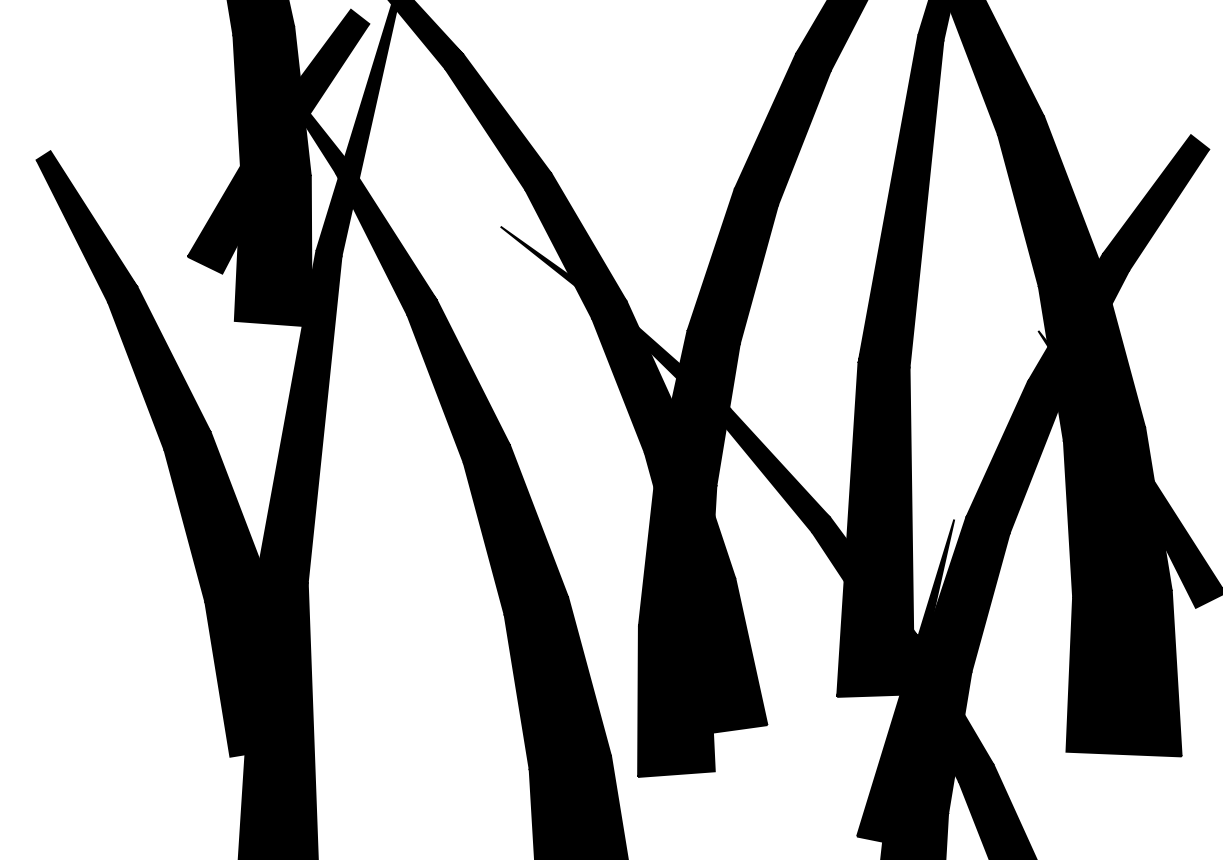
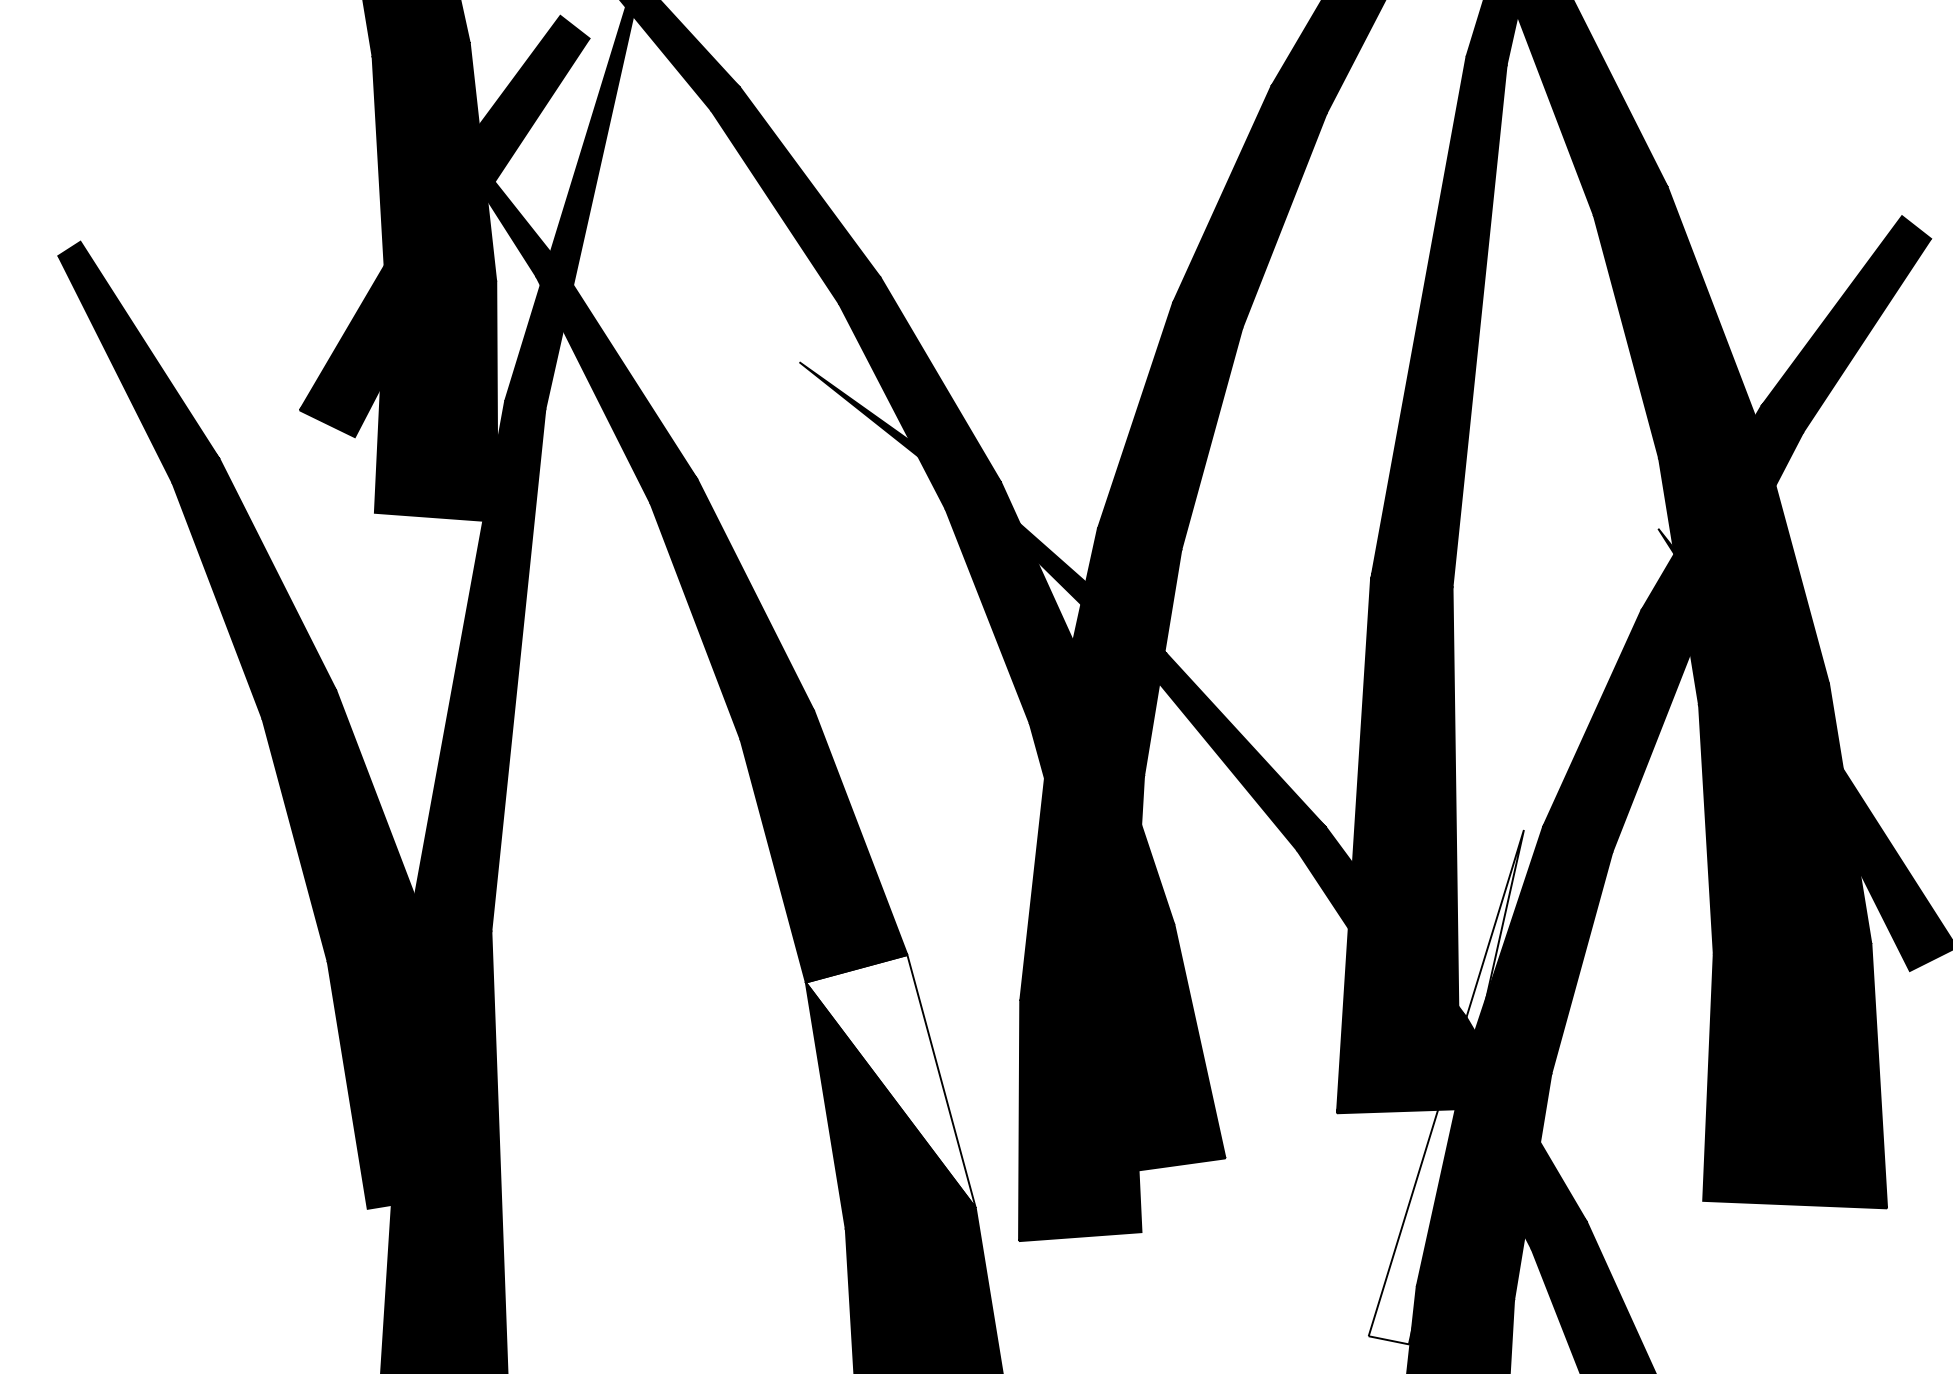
fill: (557, 676) -> (890, 1080), removed
fill: (905, 680) -> (1446, 1087), removed

